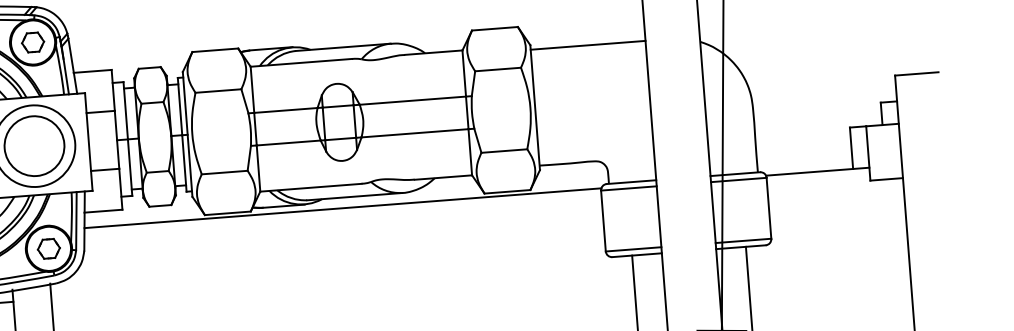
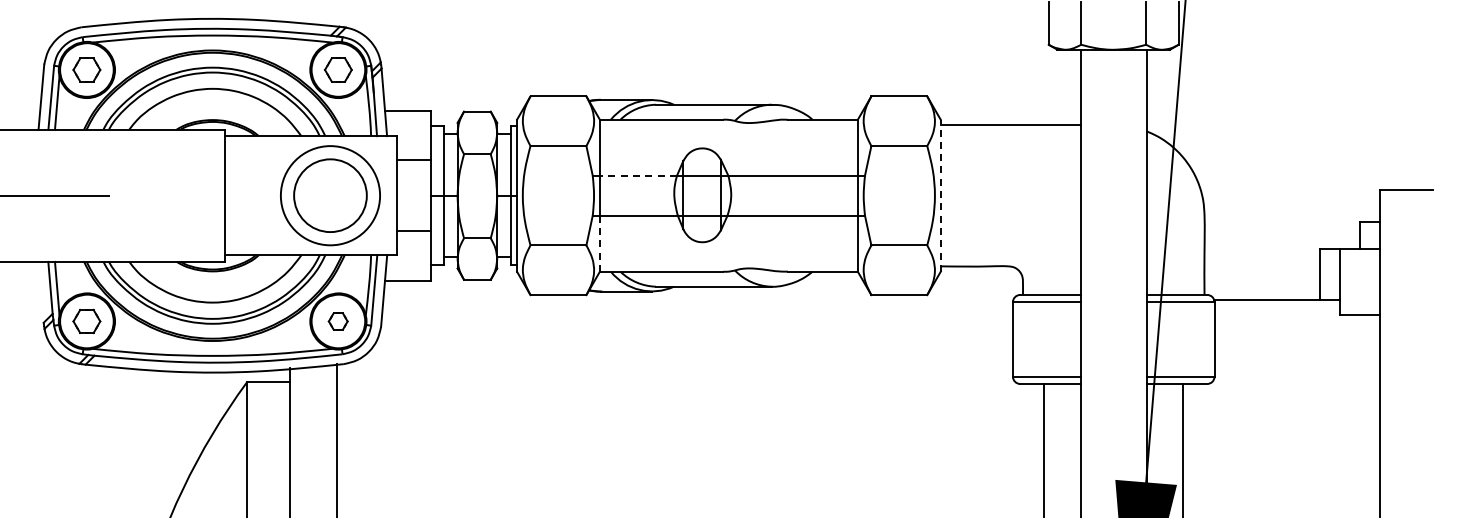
line: (535, 107) -> (940, 195), solid -> dashed
line: (285, 110) -> (638, 175), solid -> dashed
line: (258, 168) -> (599, 243), solid -> dashed
line: (343, 208) -> (698, 299), removed
part: (48, 248) -> (337, 321), size x0.7

